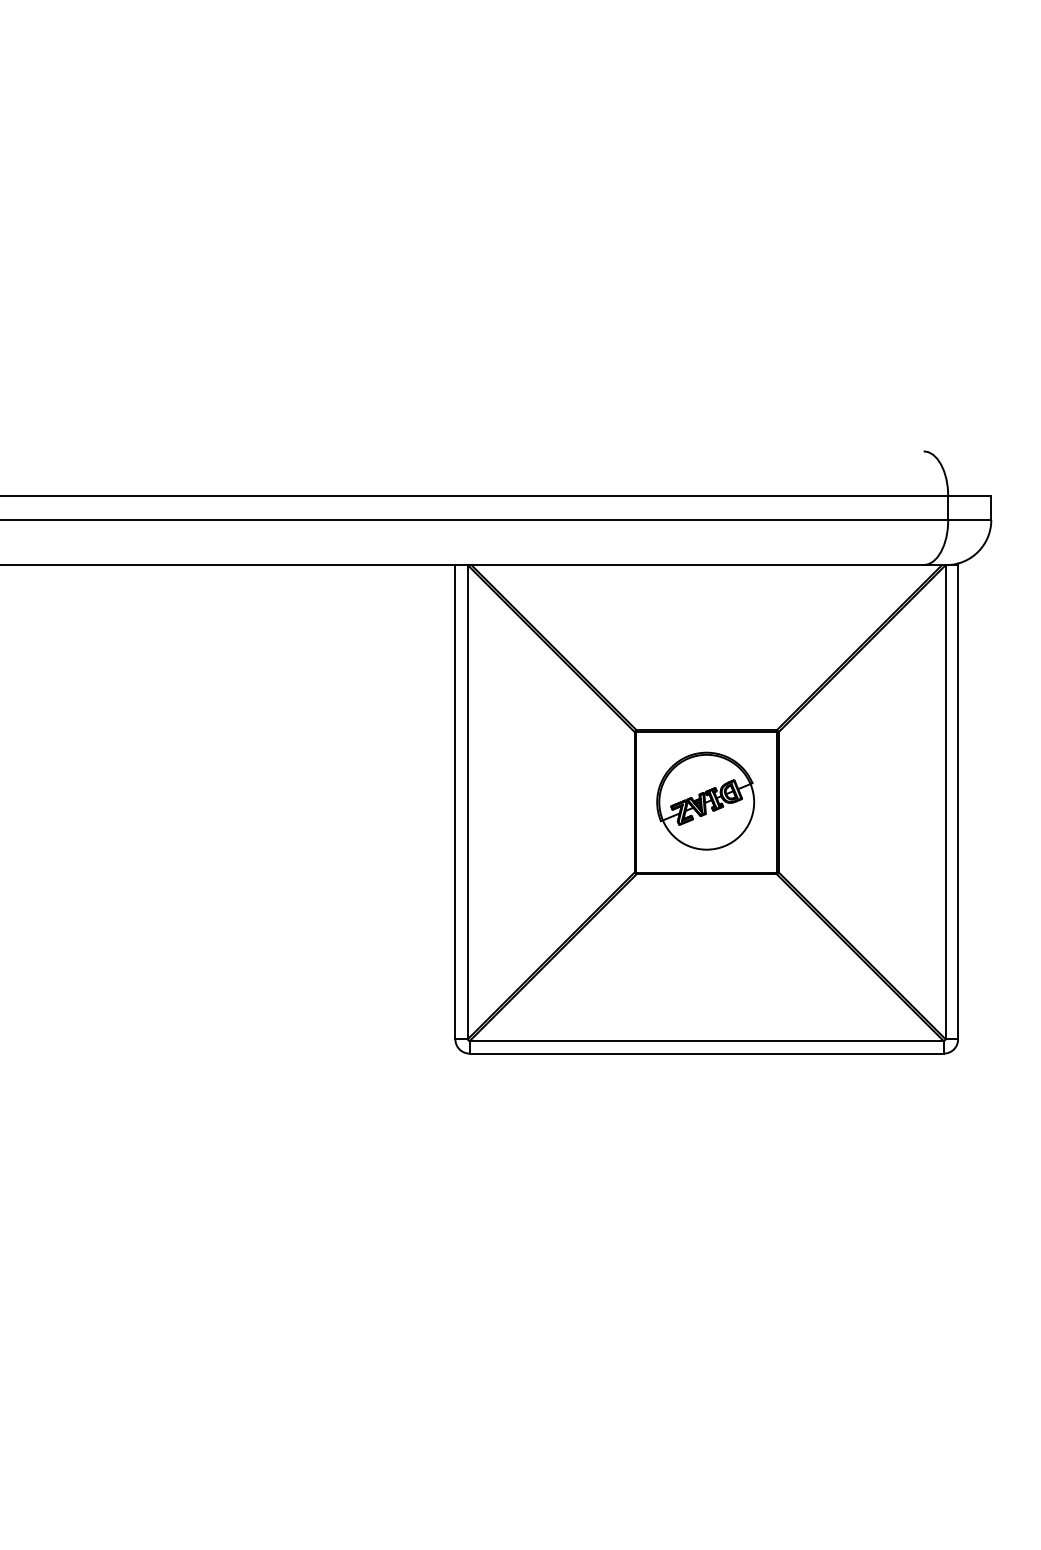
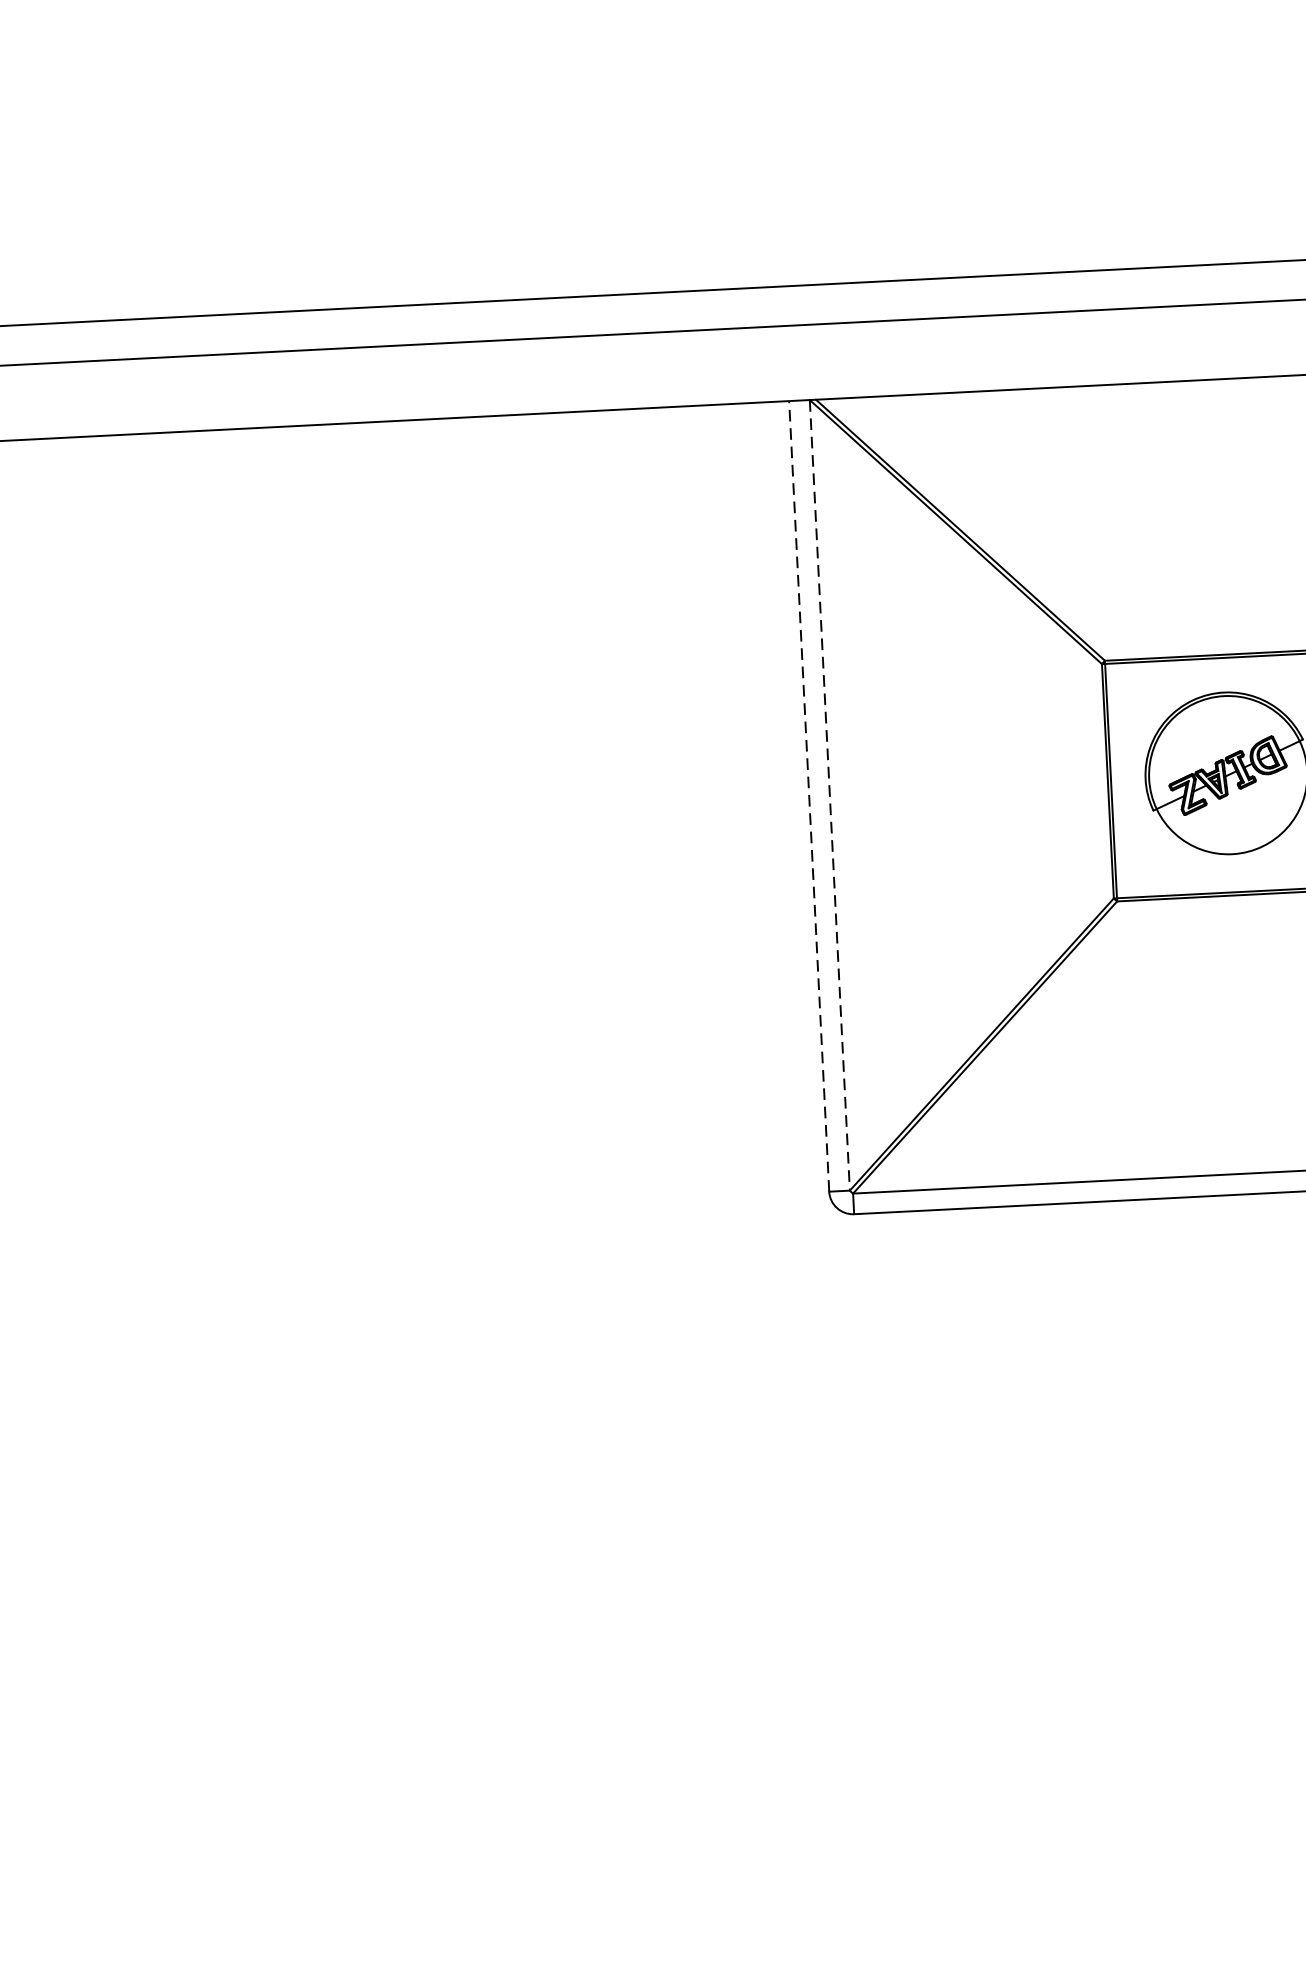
line: (455, 801) -> (809, 795), solid -> dashed
line: (467, 802) -> (829, 795), solid -> dashed

